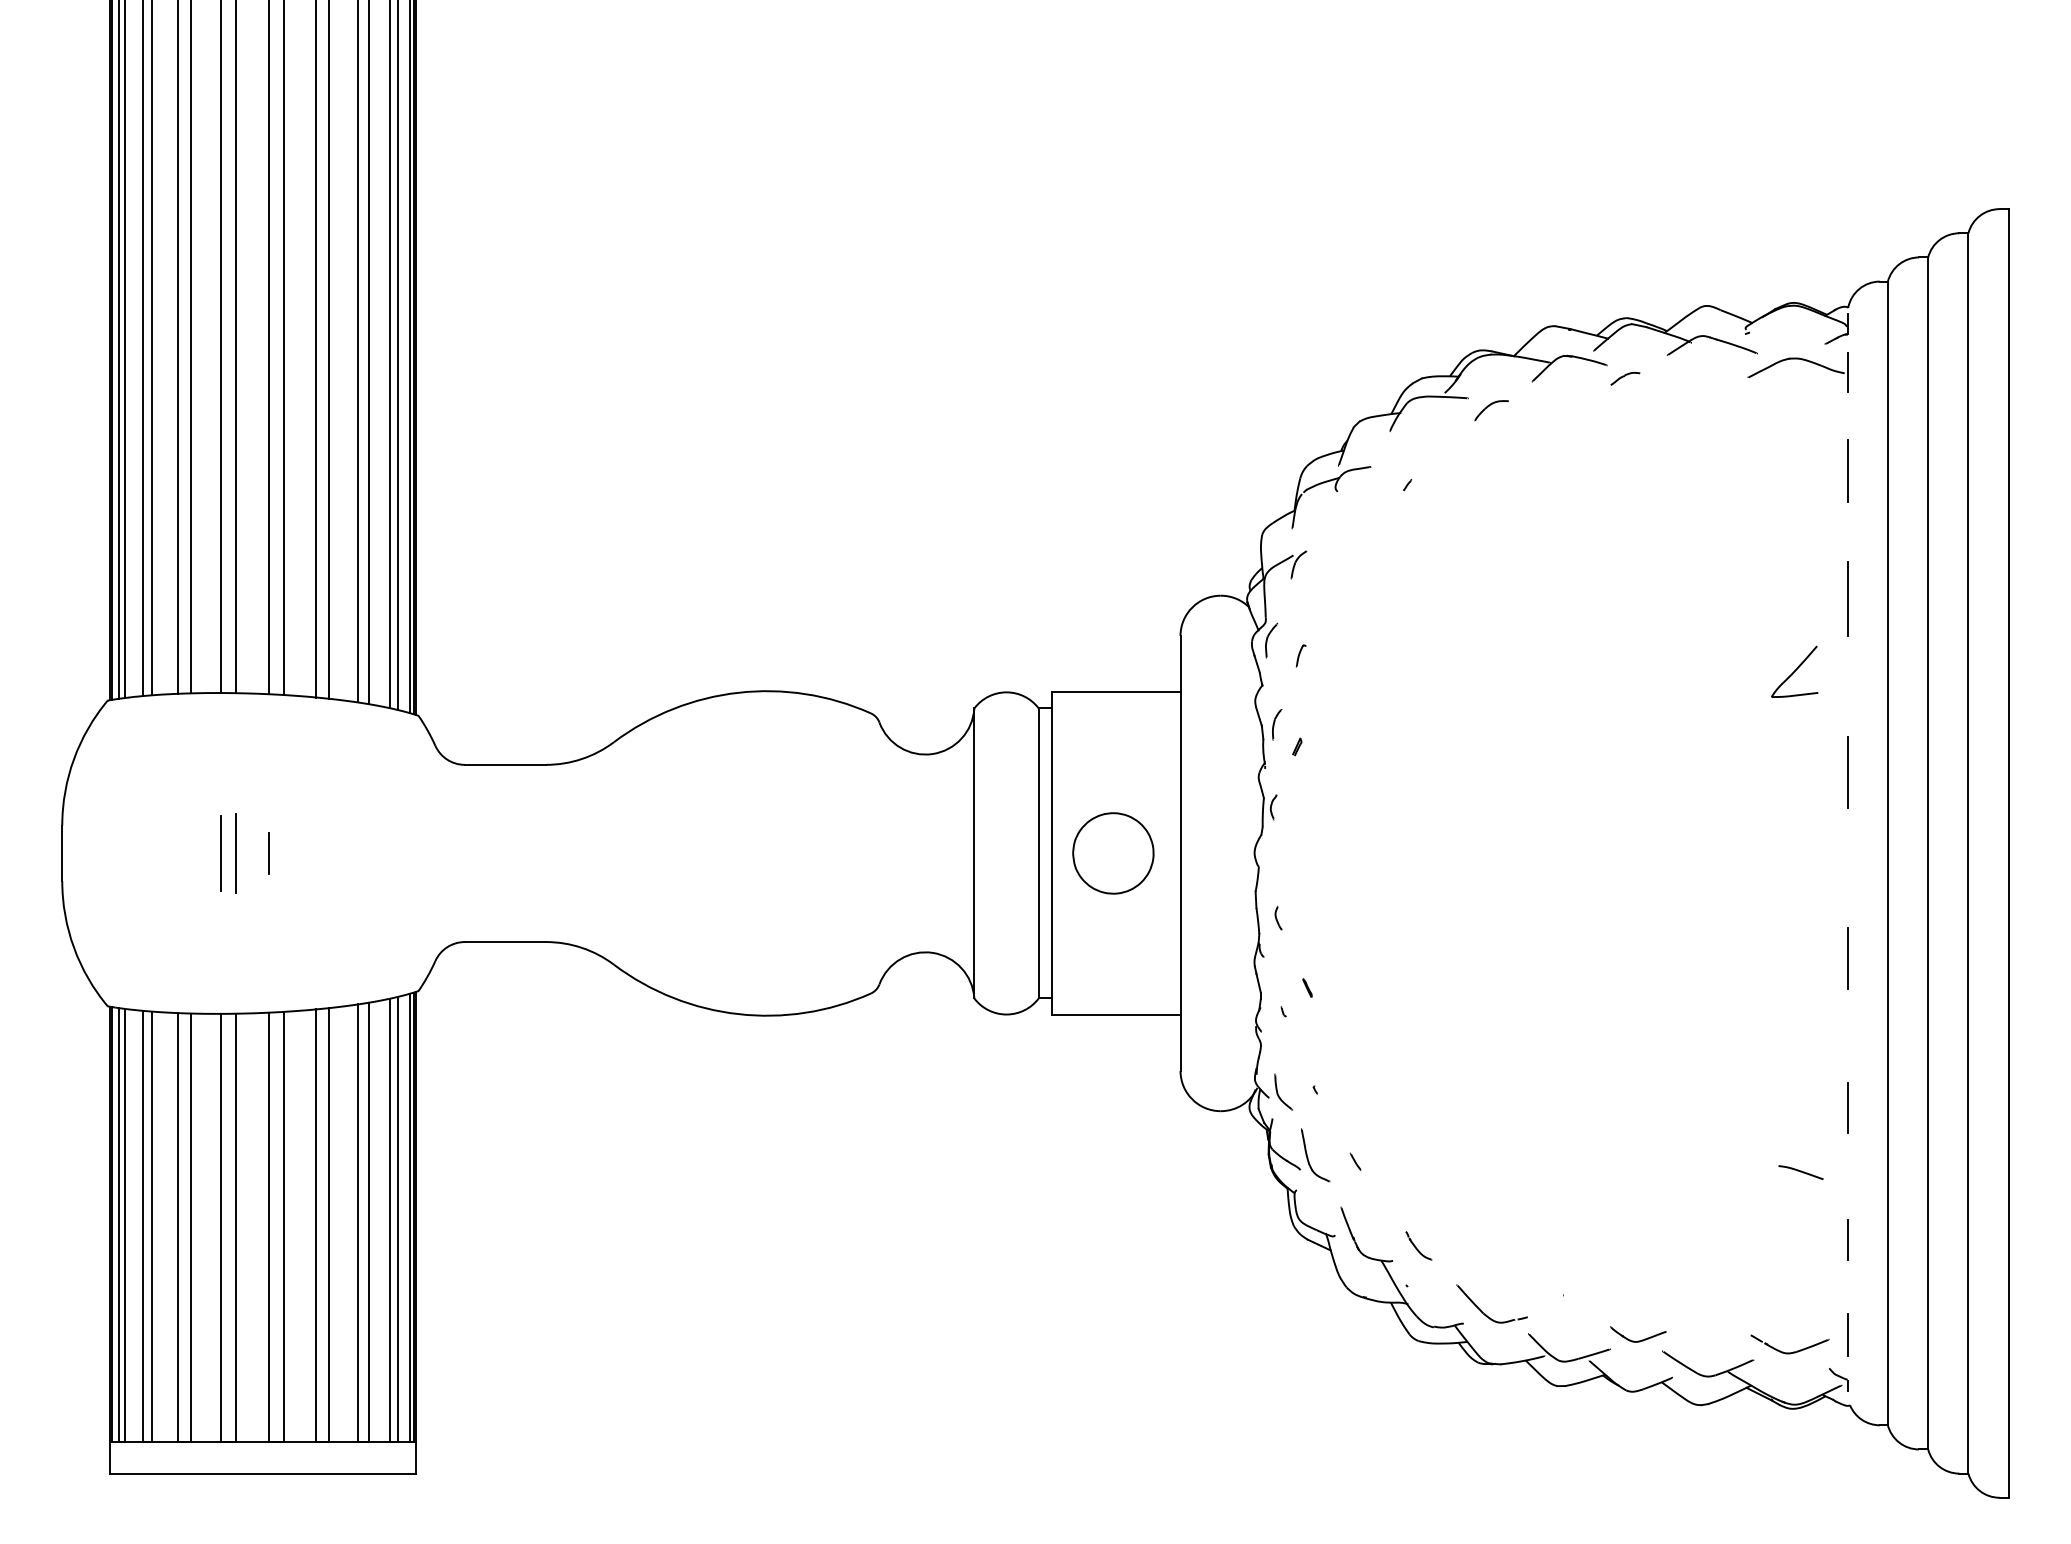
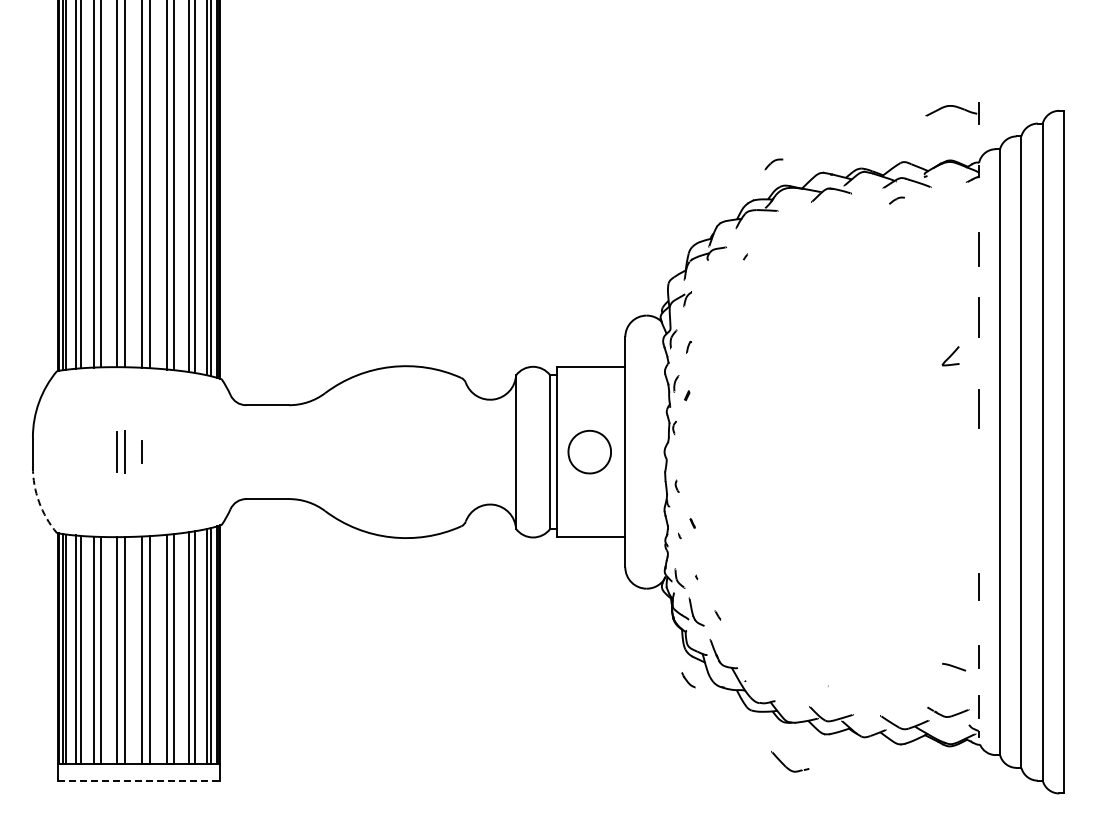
part: (1801, 361) -> (954, 107), moved
part: (1624, 378) -> (896, 200), moved
part: (1490, 410) -> (773, 164), moved
part: (1794, 672) -> (950, 356), size x0.7
arc: (74, 948) -> (39, 502), solid -> dashed
line: (1847, 957) -> (978, 507), removed
line: (1799, 1173) -> (953, 667), moved
part: (1418, 1246) -> (688, 680), moved
part: (1488, 1314) -> (788, 767), moved
part: (1637, 1333) -> (867, 706), removed
line: (263, 1473) -> (139, 780), solid -> dashed

